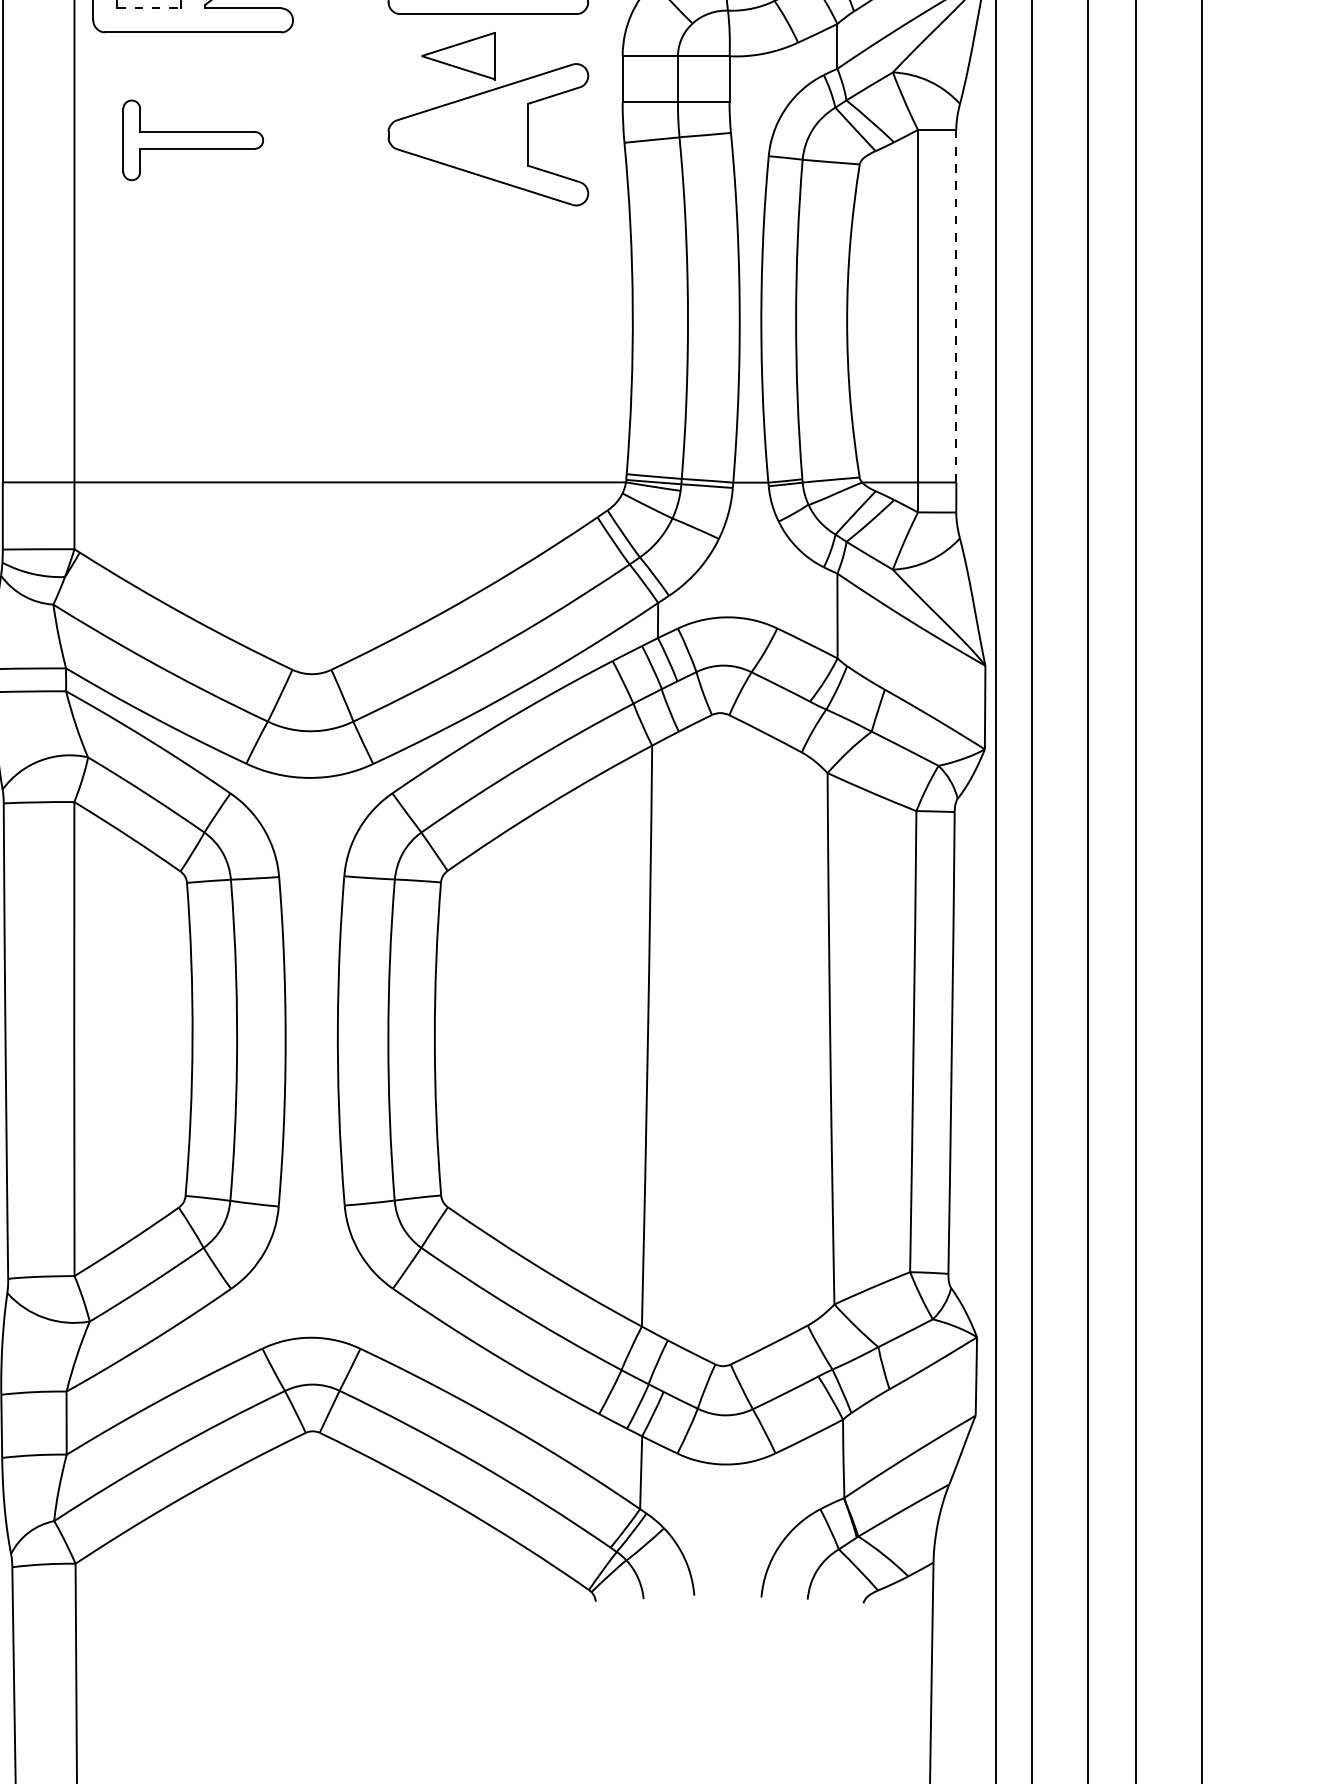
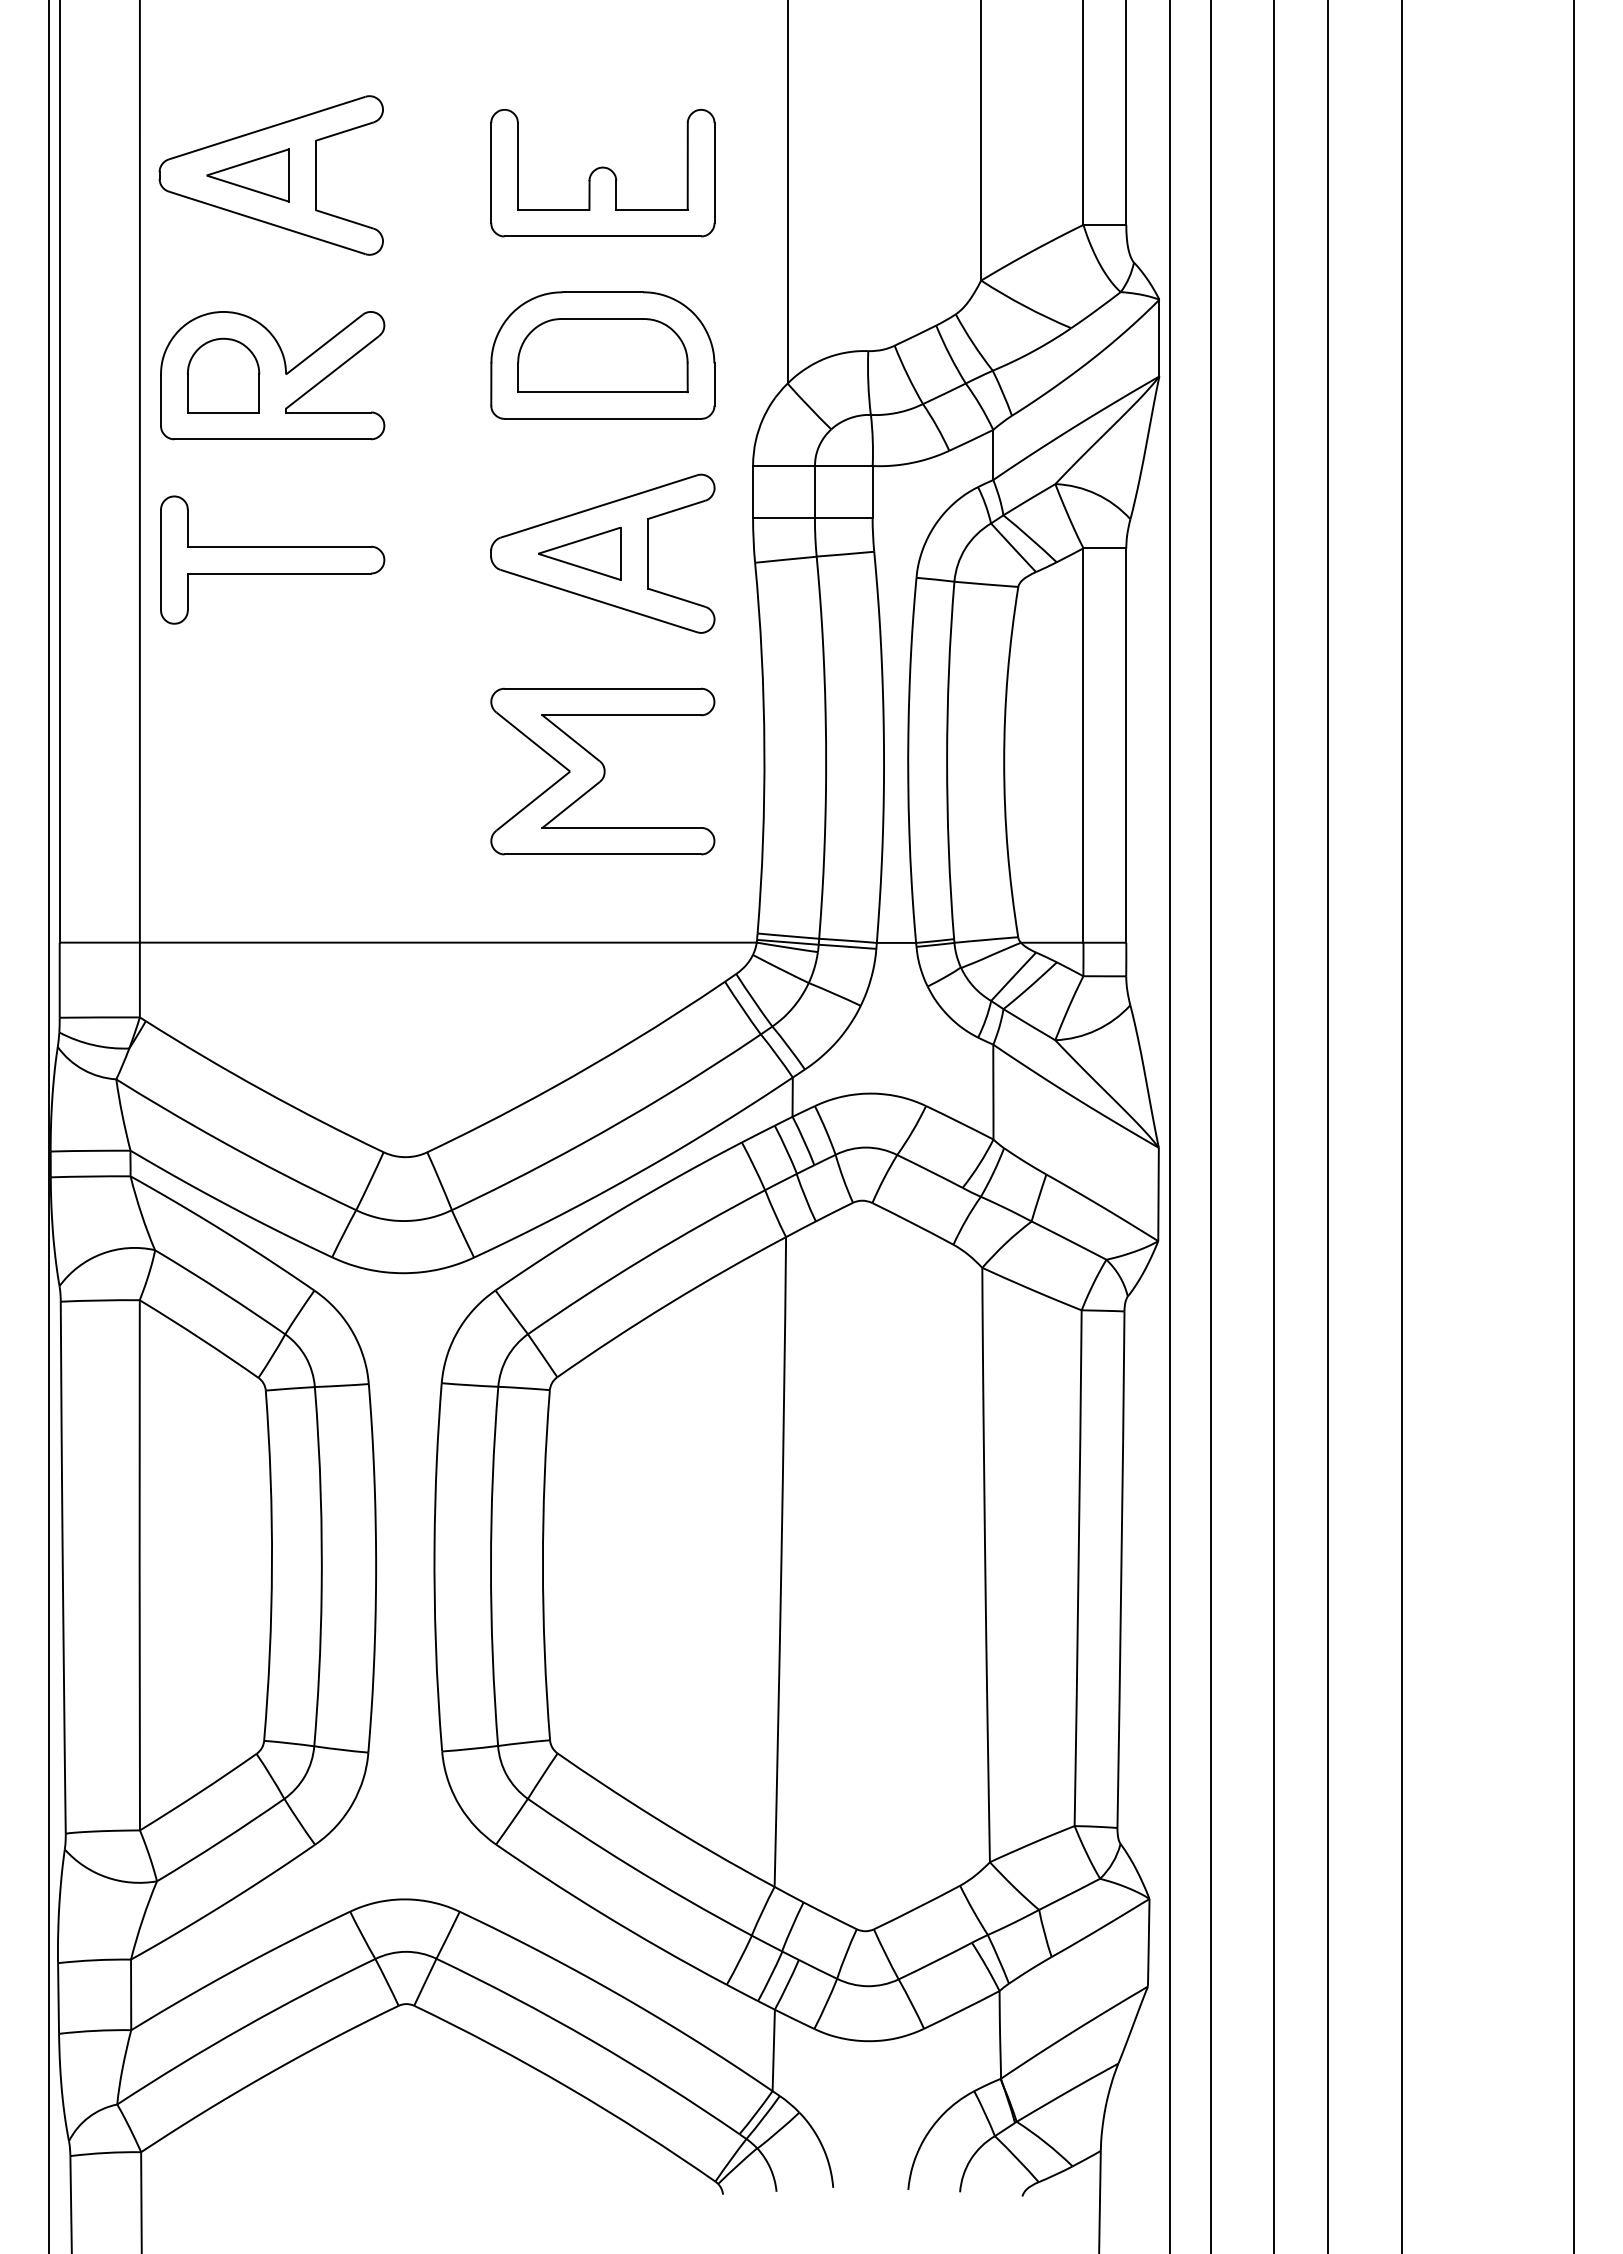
line: (149, 8) -> (223, 412), dashed -> solid
part: (458, 55) -> (579, 553), moved
part: (193, 139) -> (272, 559), size x1.43
line: (956, 306) -> (1126, 745), dashed -> solid
part: (488, 329) -> (602, 771), added

